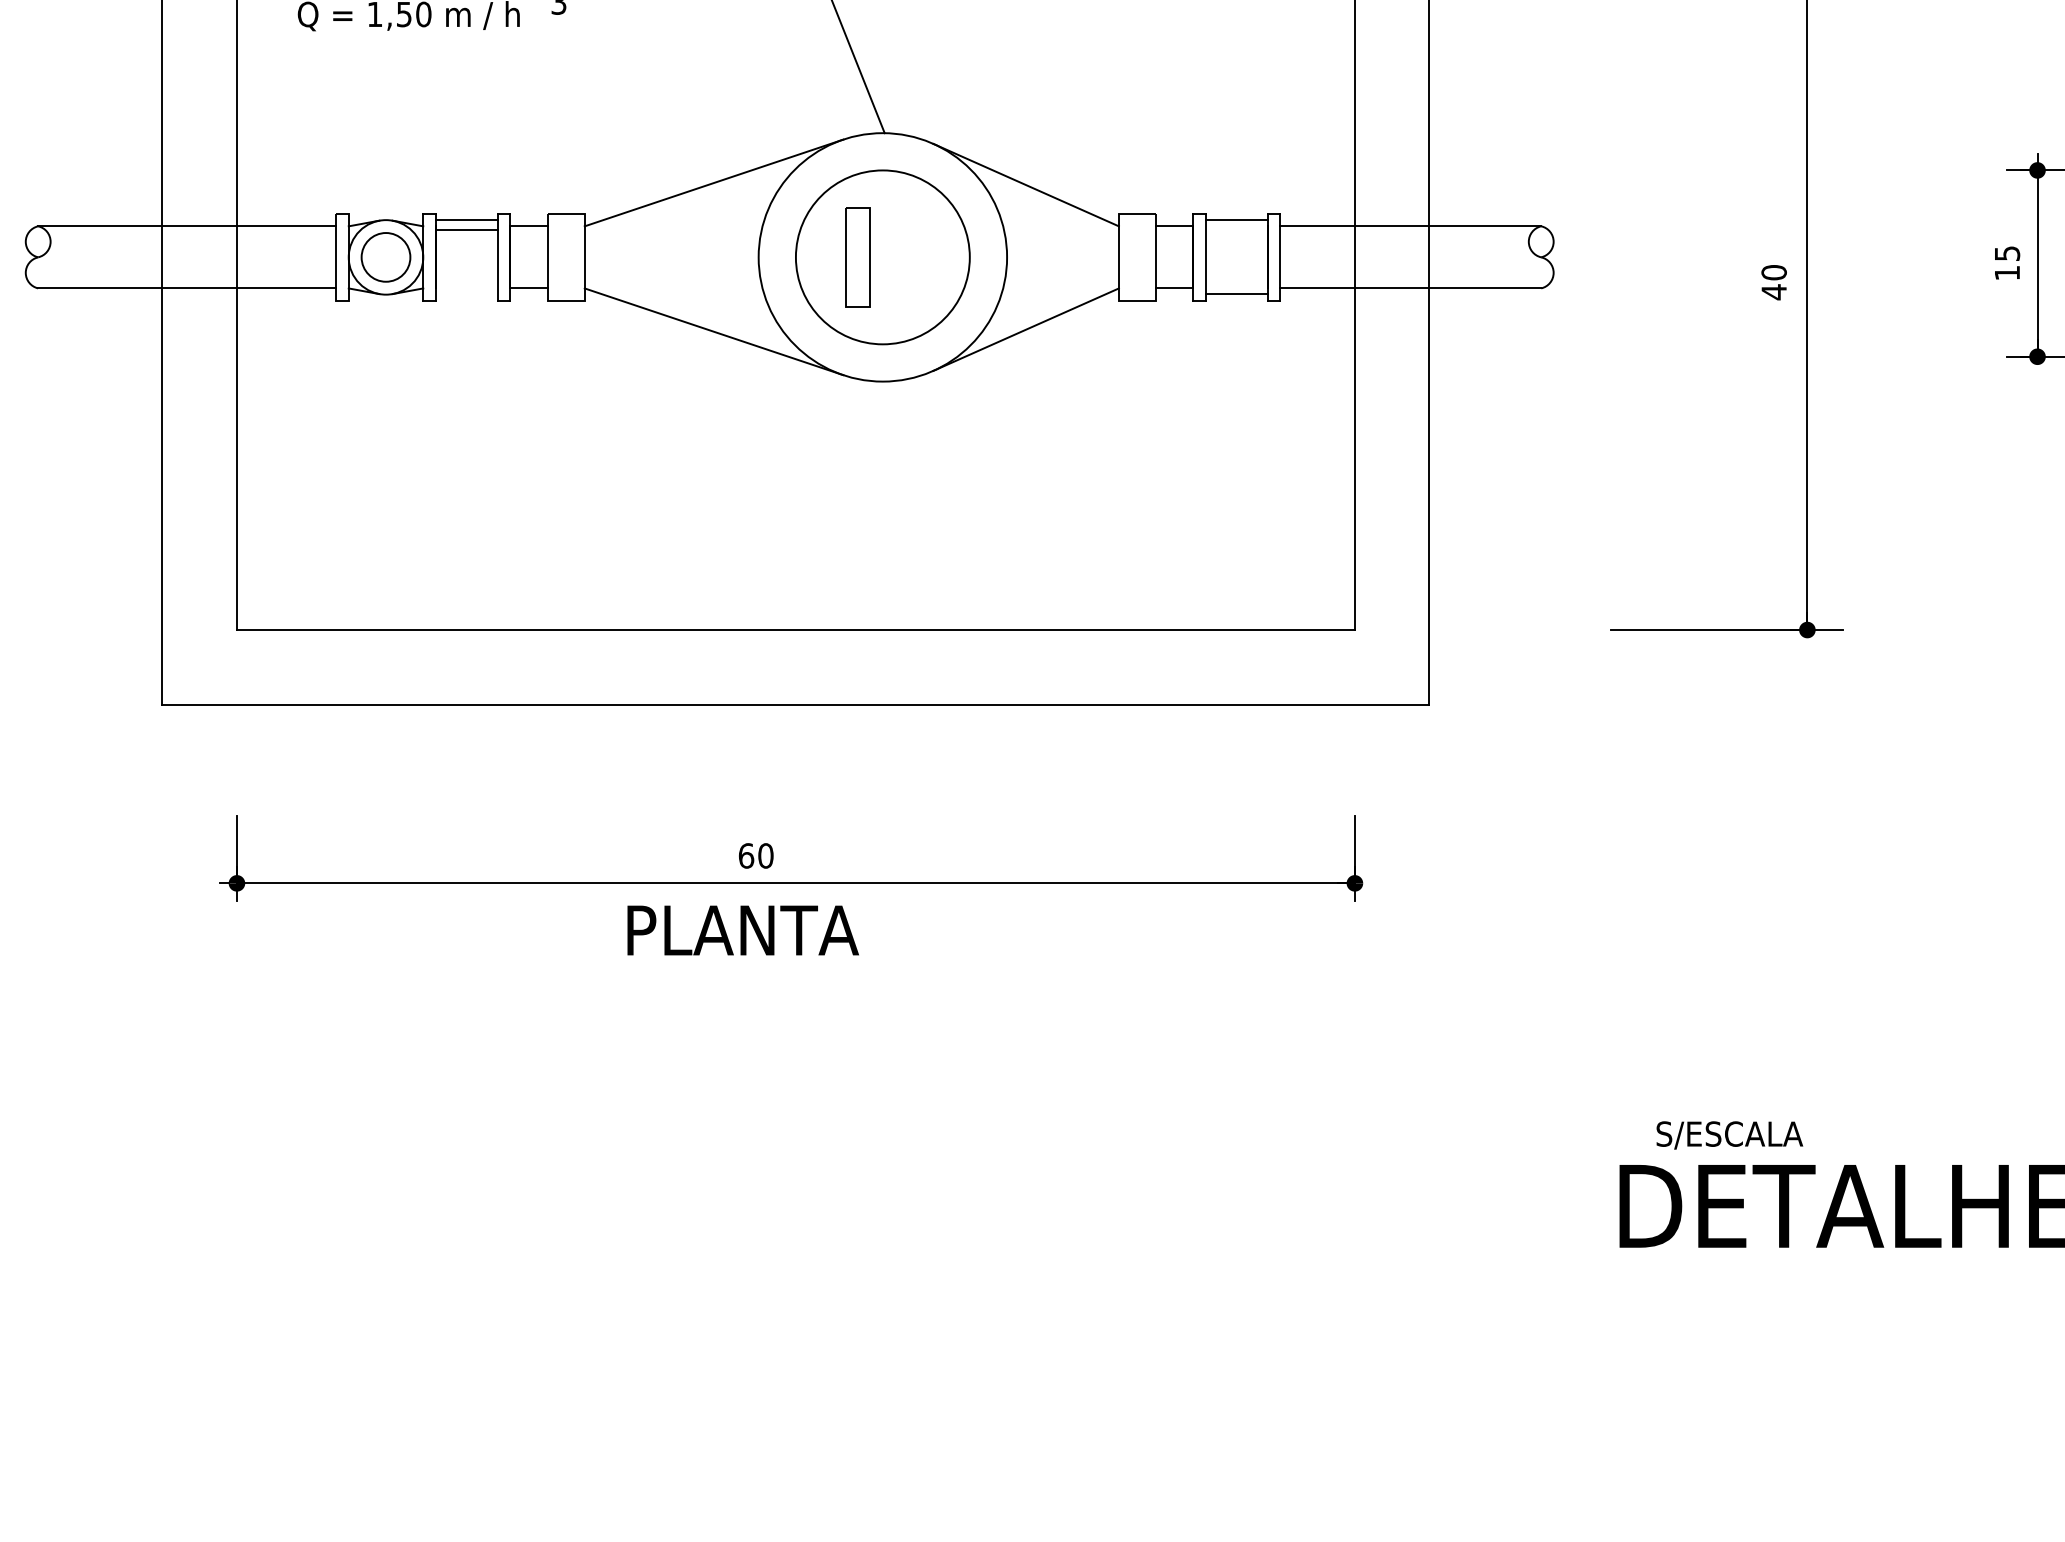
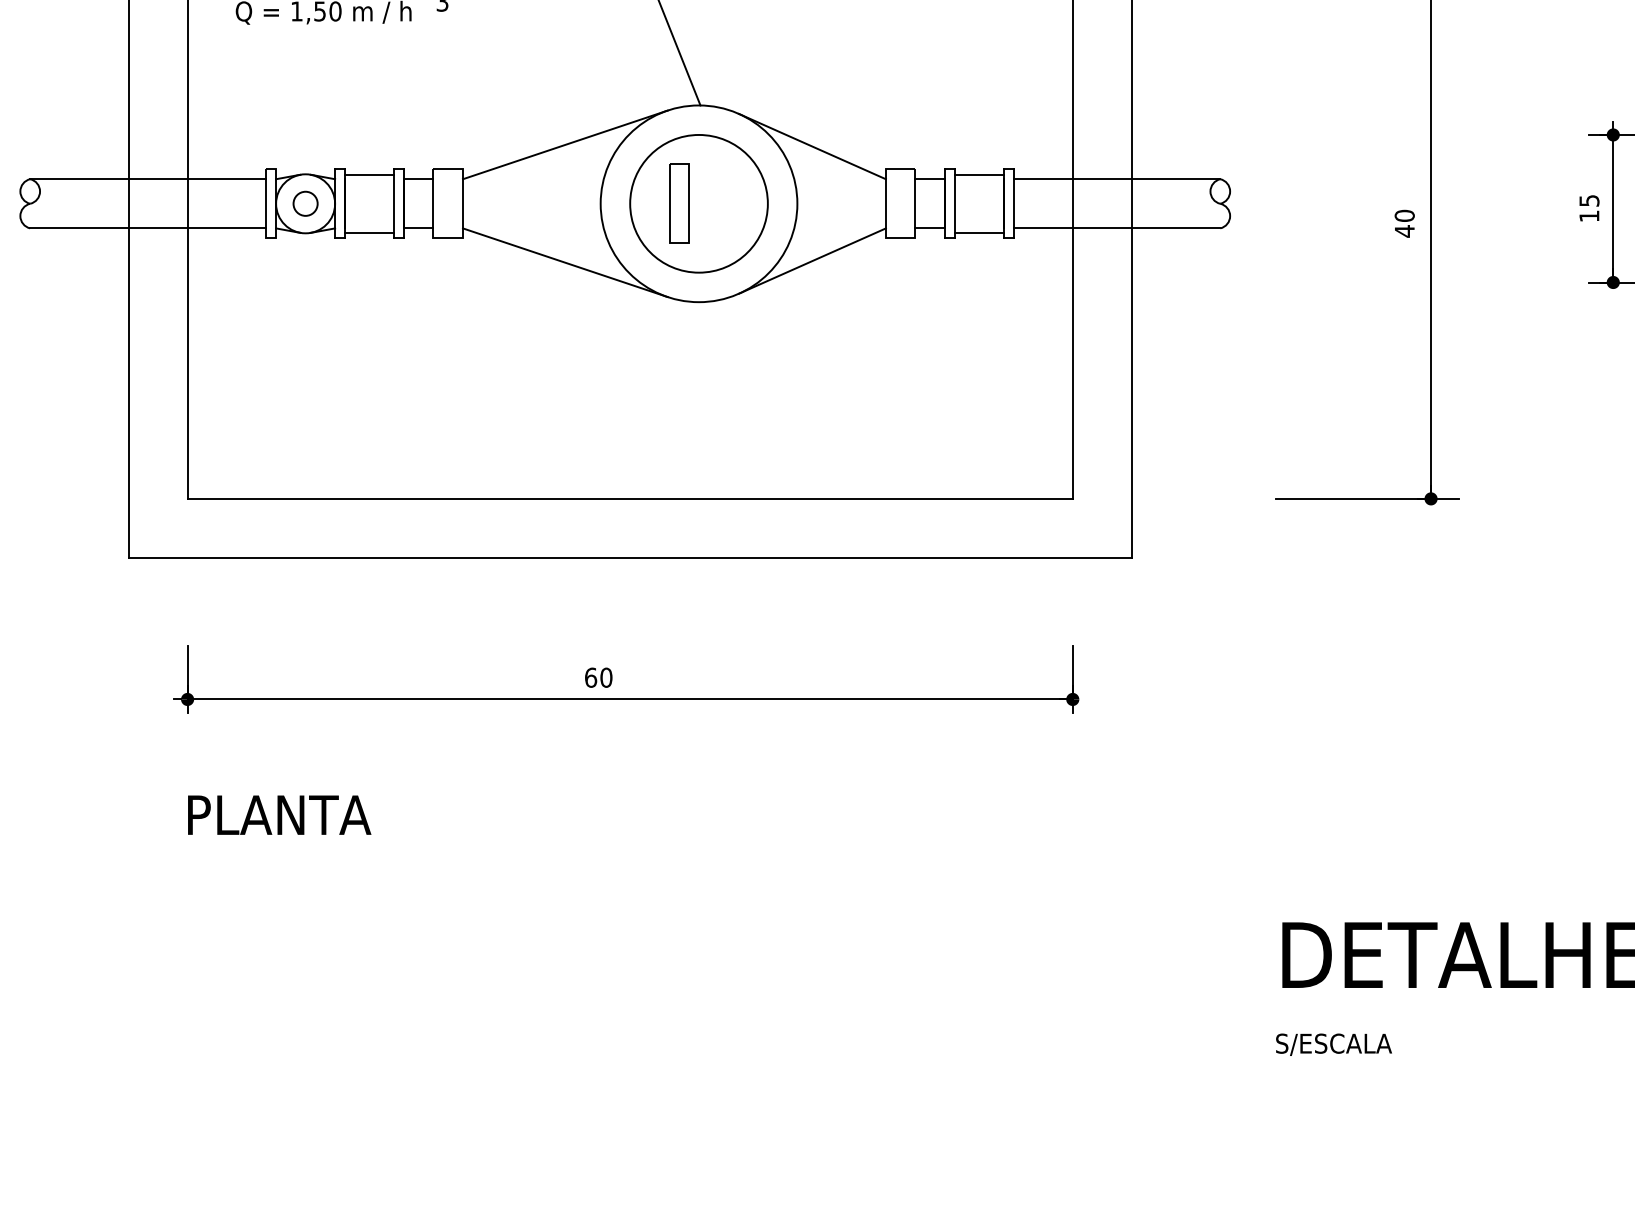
line: (466, 230) -> (369, 233), moved
circle: (385, 257) -> (305, 203), size x0.62
text: (742, 930) -> (279, 815), moved
text: (1729, 1135) -> (1333, 1044), moved

